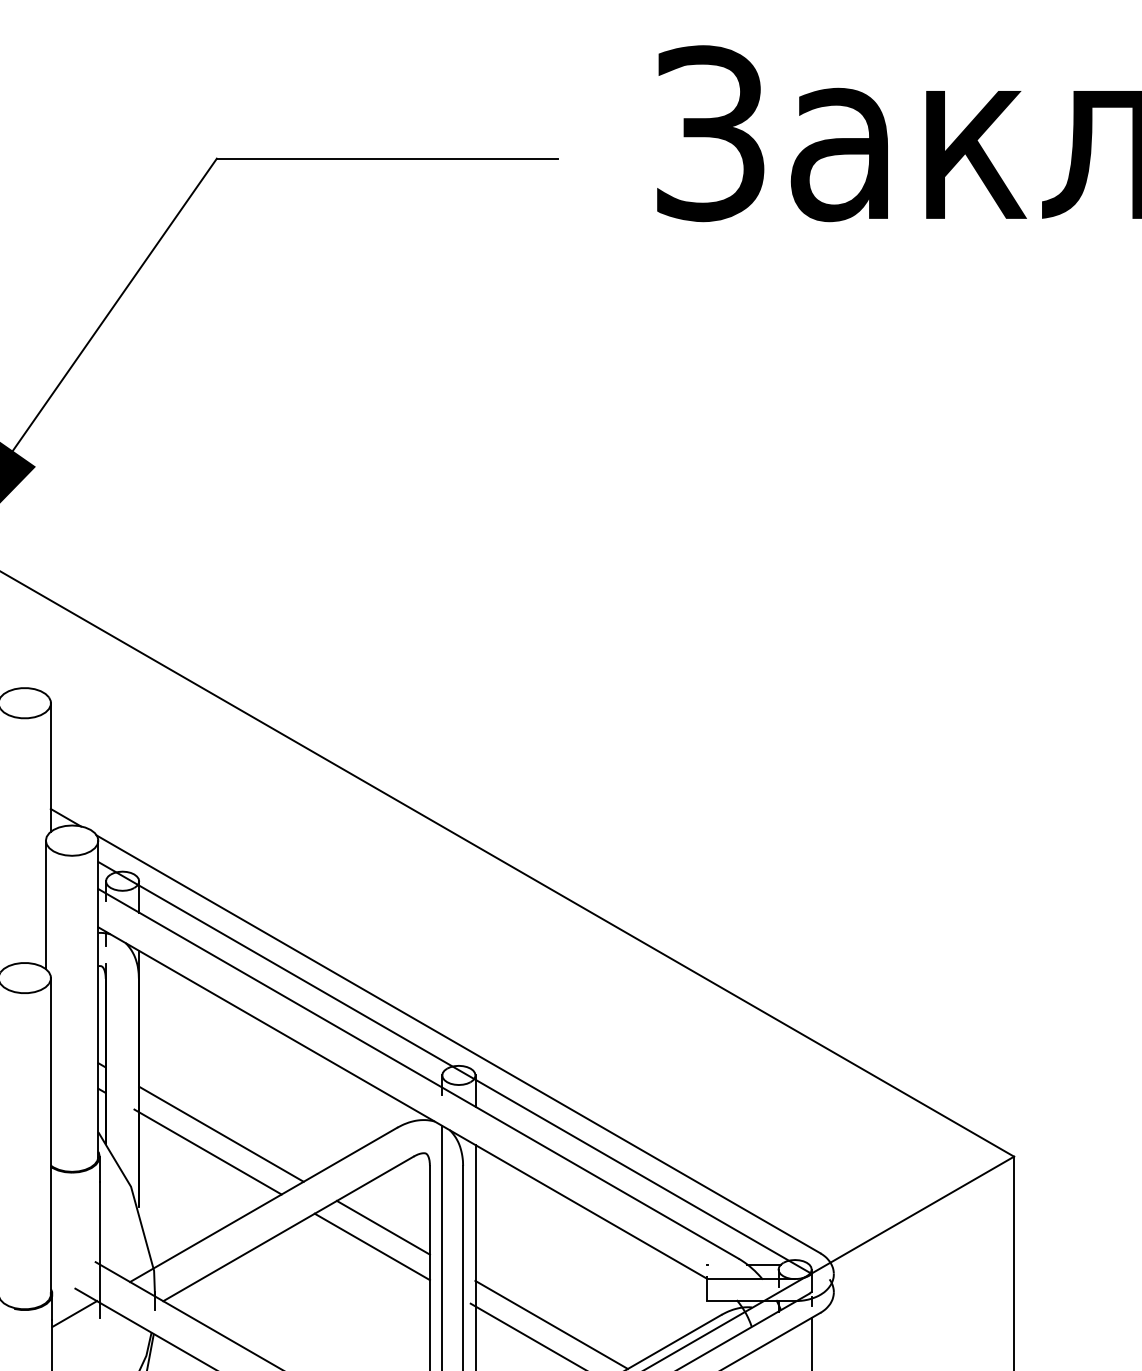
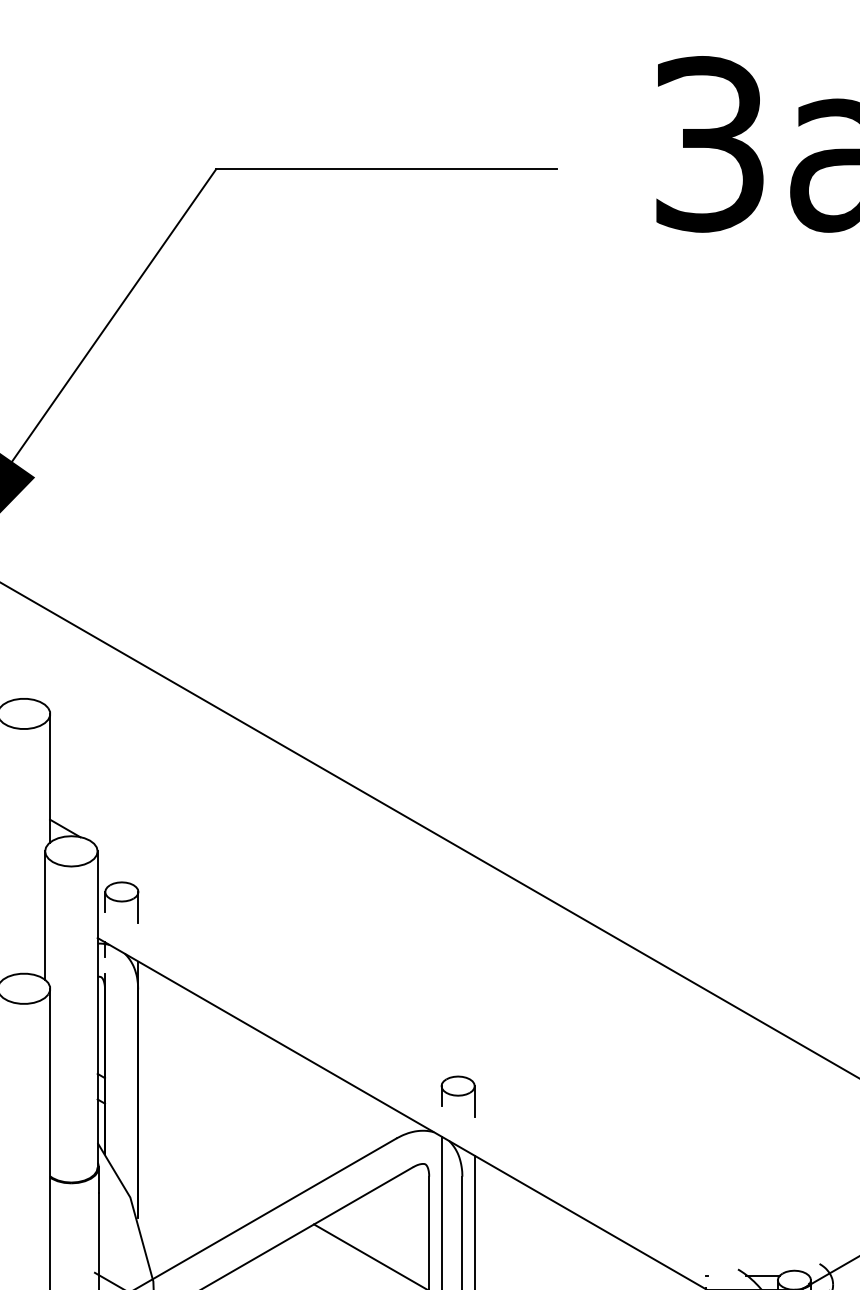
line: (458, 1044) -> (457, 1055), removed
line: (453, 1067) -> (452, 1078), removed
line: (418, 1073) -> (417, 1084), removed
line: (221, 1133) -> (220, 1144), removed
line: (207, 1151) -> (206, 1162), removed
line: (382, 1227) -> (381, 1238), removed

